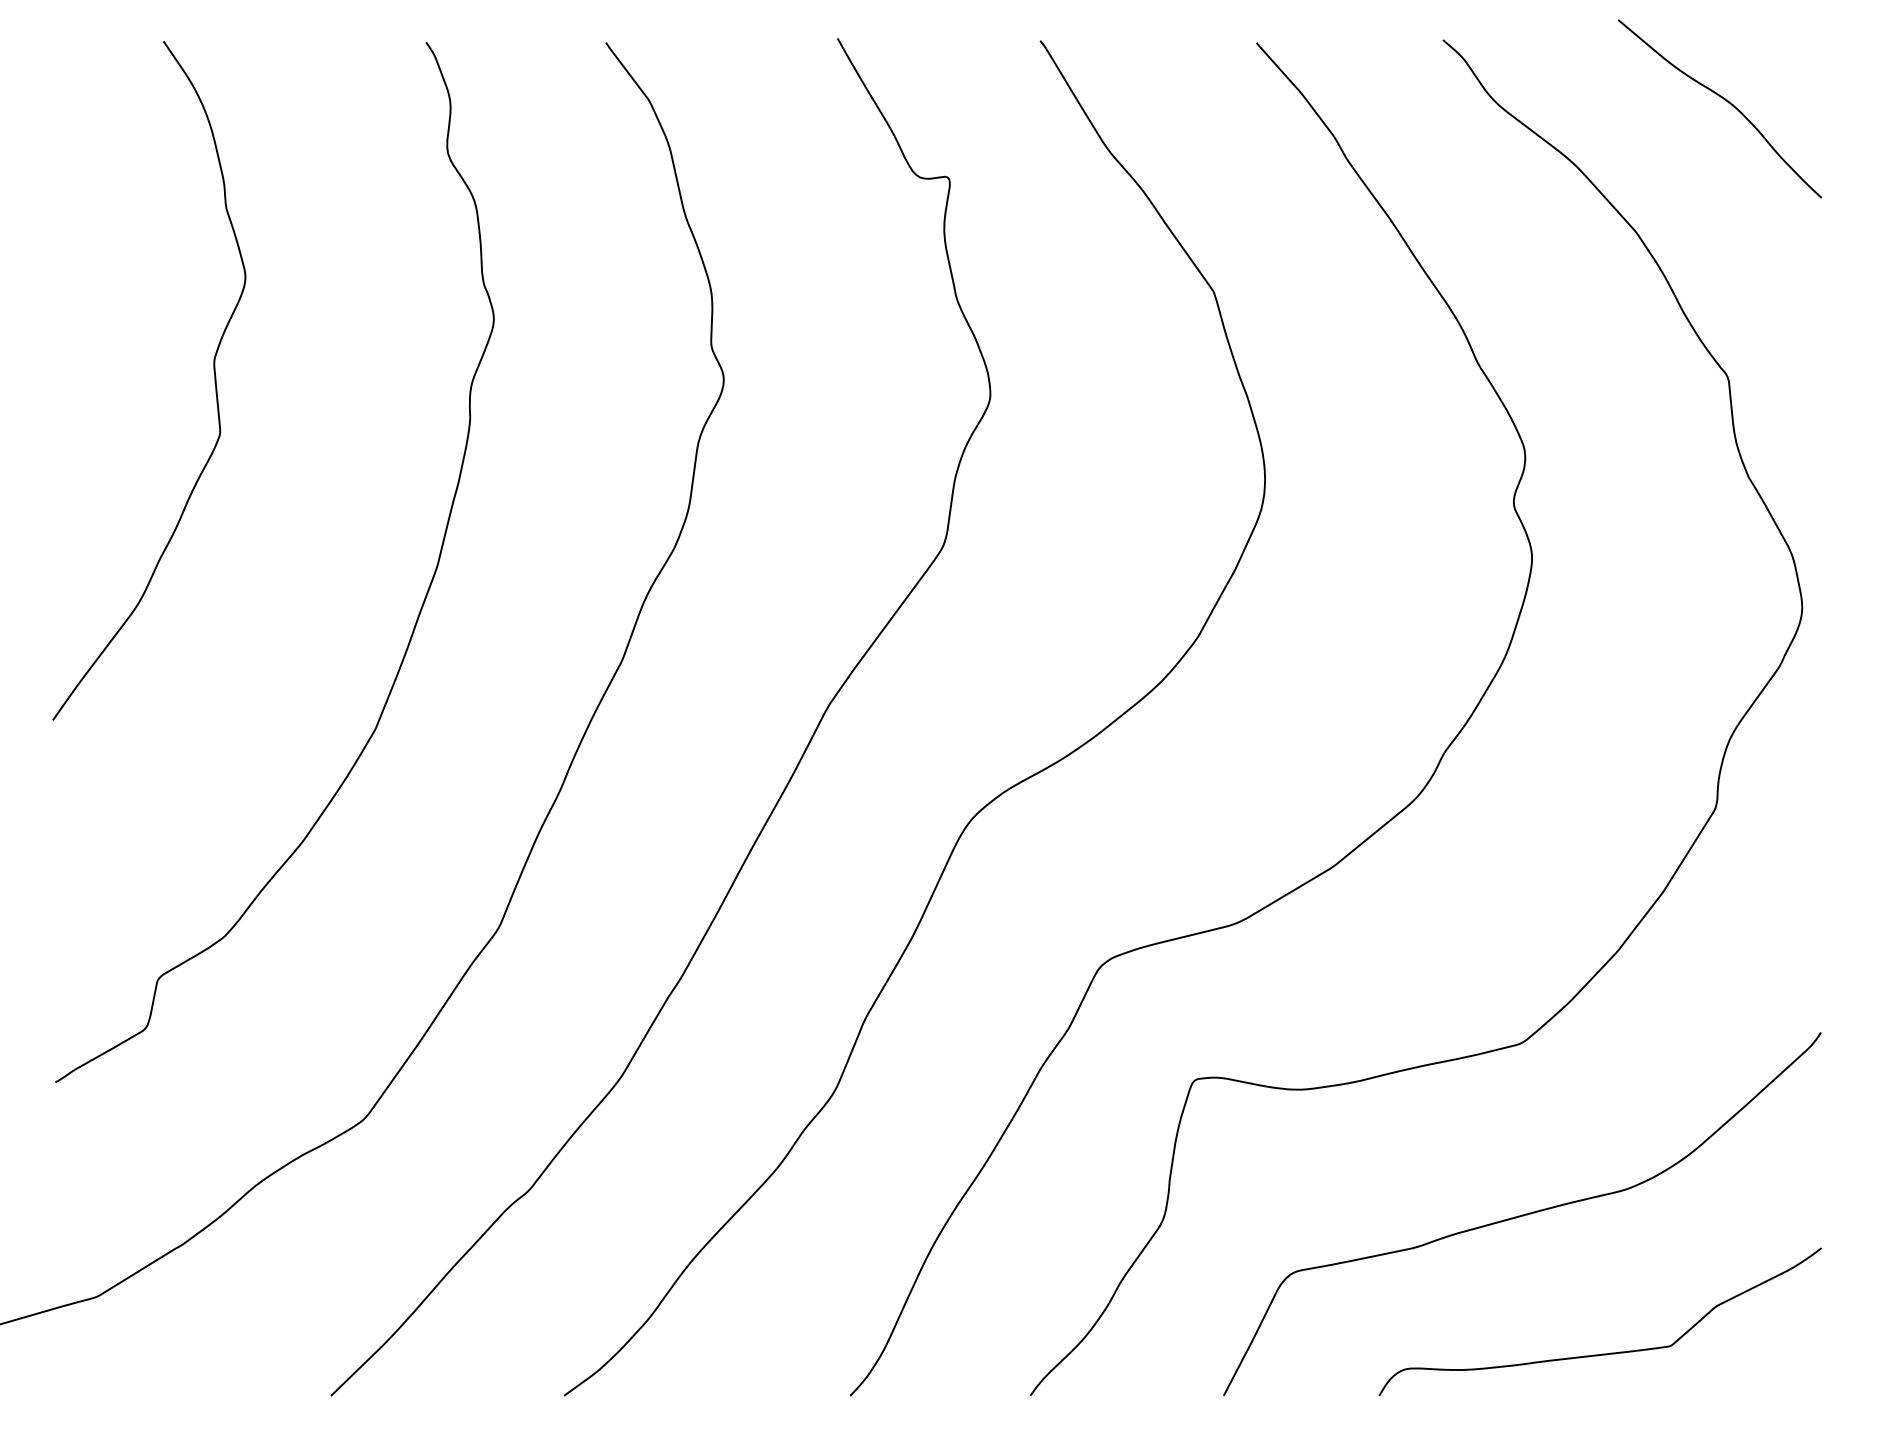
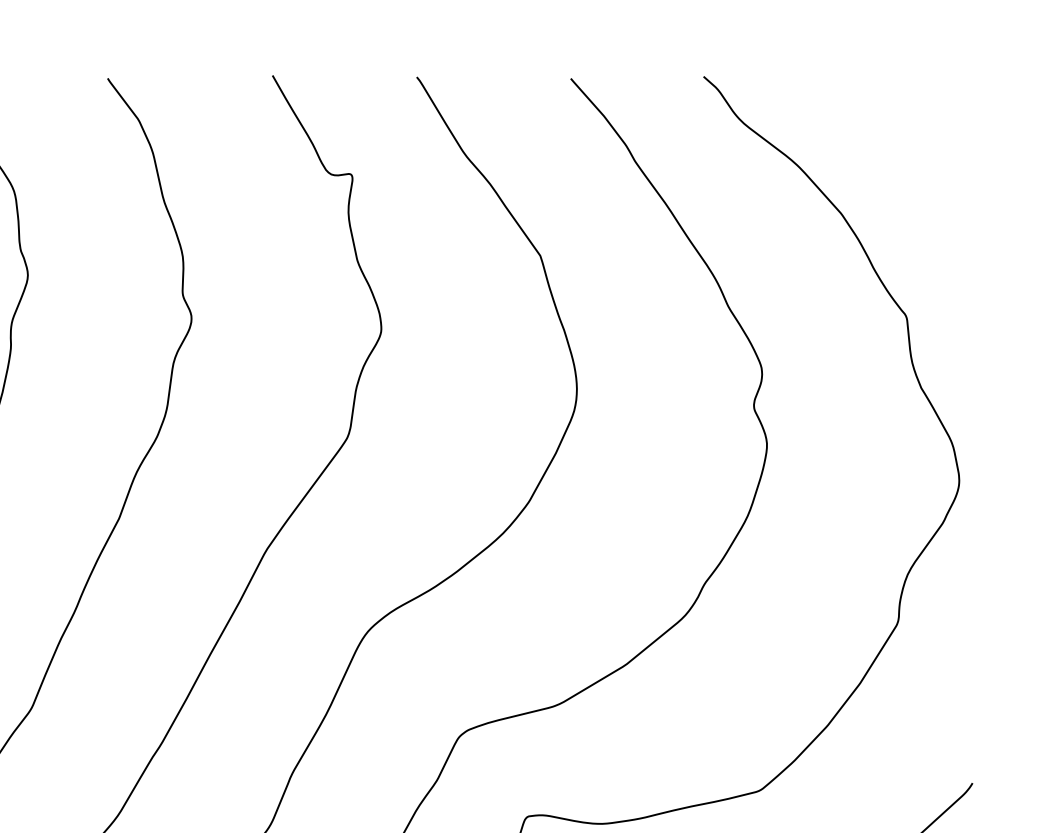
curve: (1724, 100) -> (903, 119), removed

